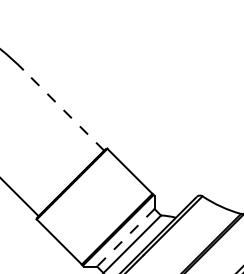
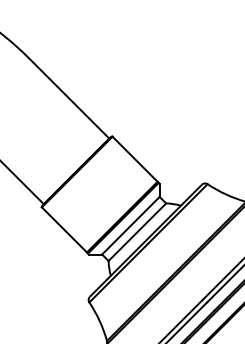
line: (64, 110) -> (69, 98), dashed -> solid
line: (125, 237) -> (130, 225), dashed -> solid

